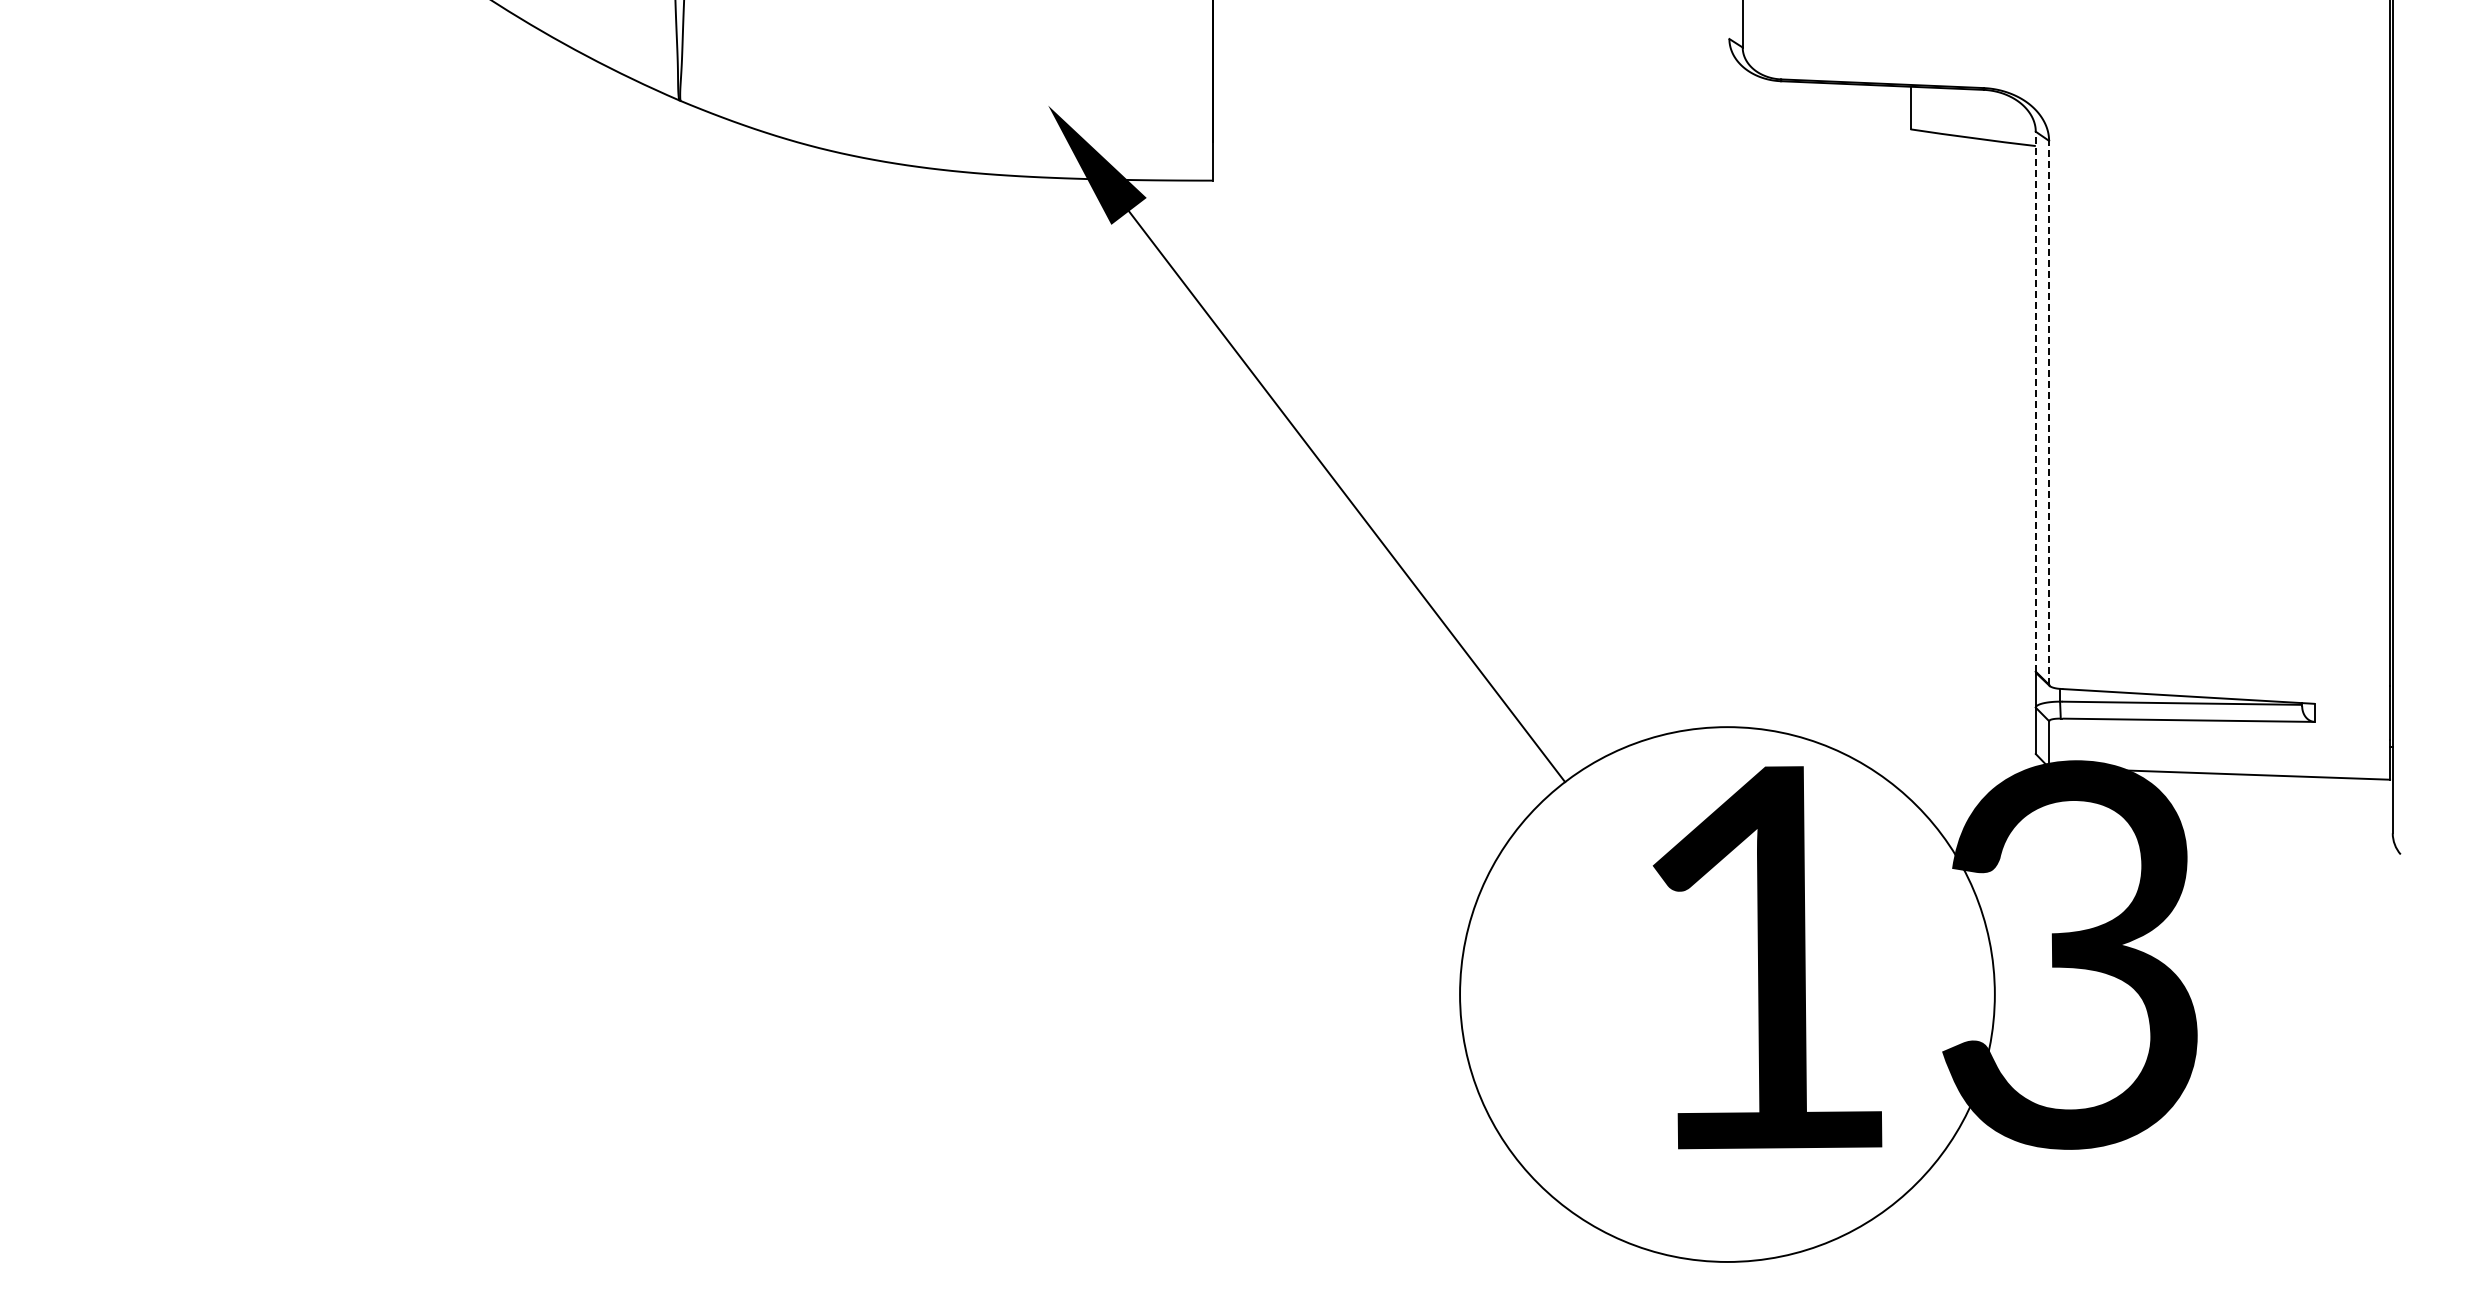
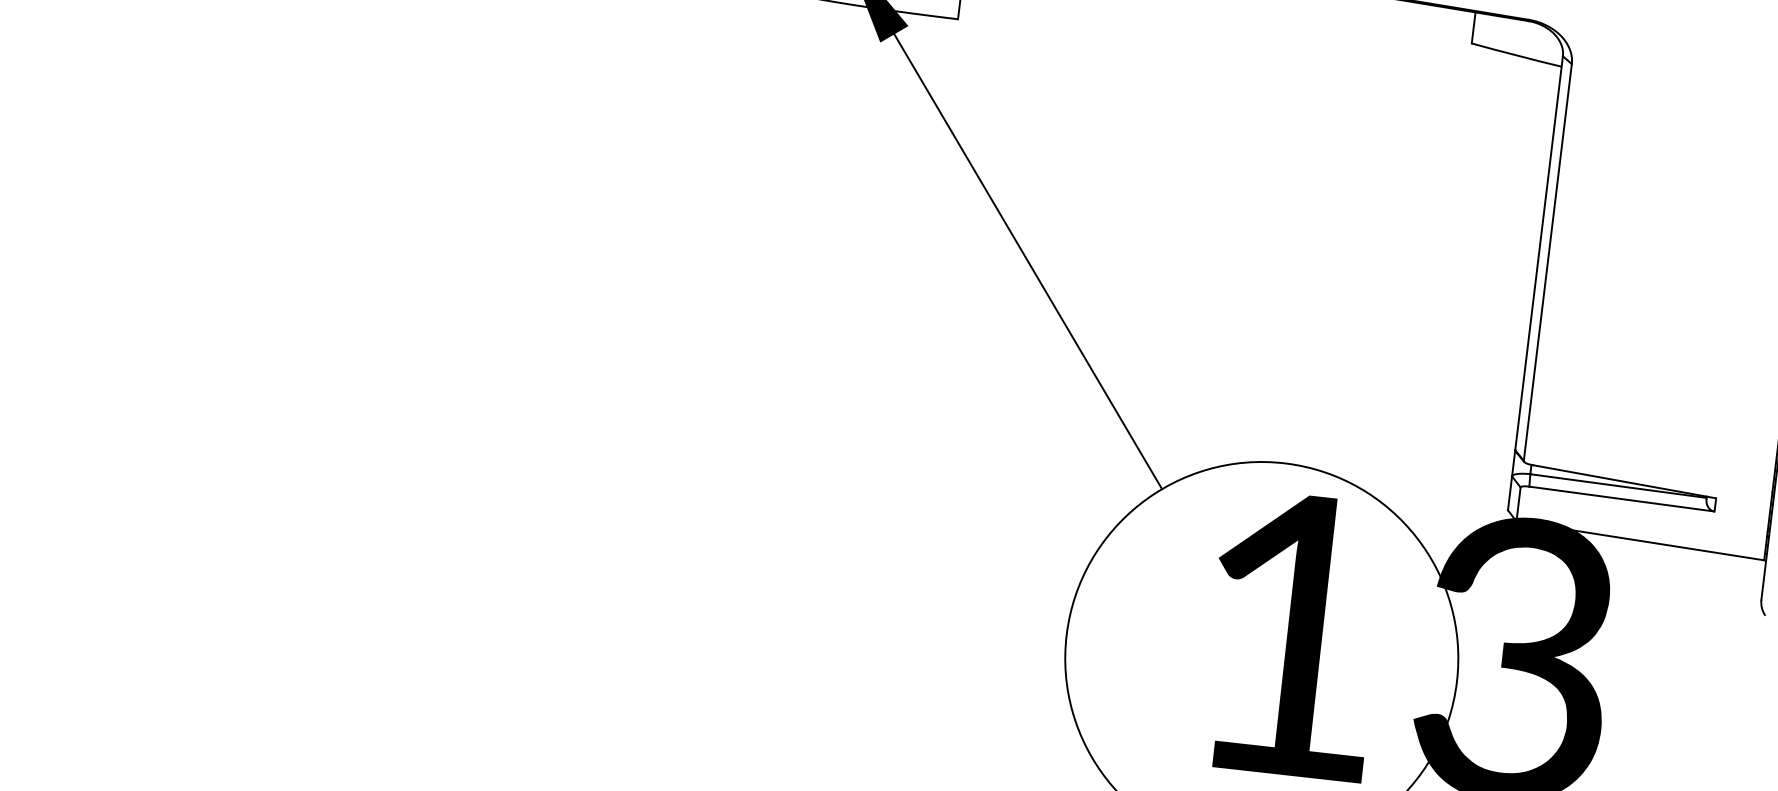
line: (2035, 401) -> (1538, 253), dashed -> solid
line: (2049, 412) -> (1548, 262), dashed -> solid

